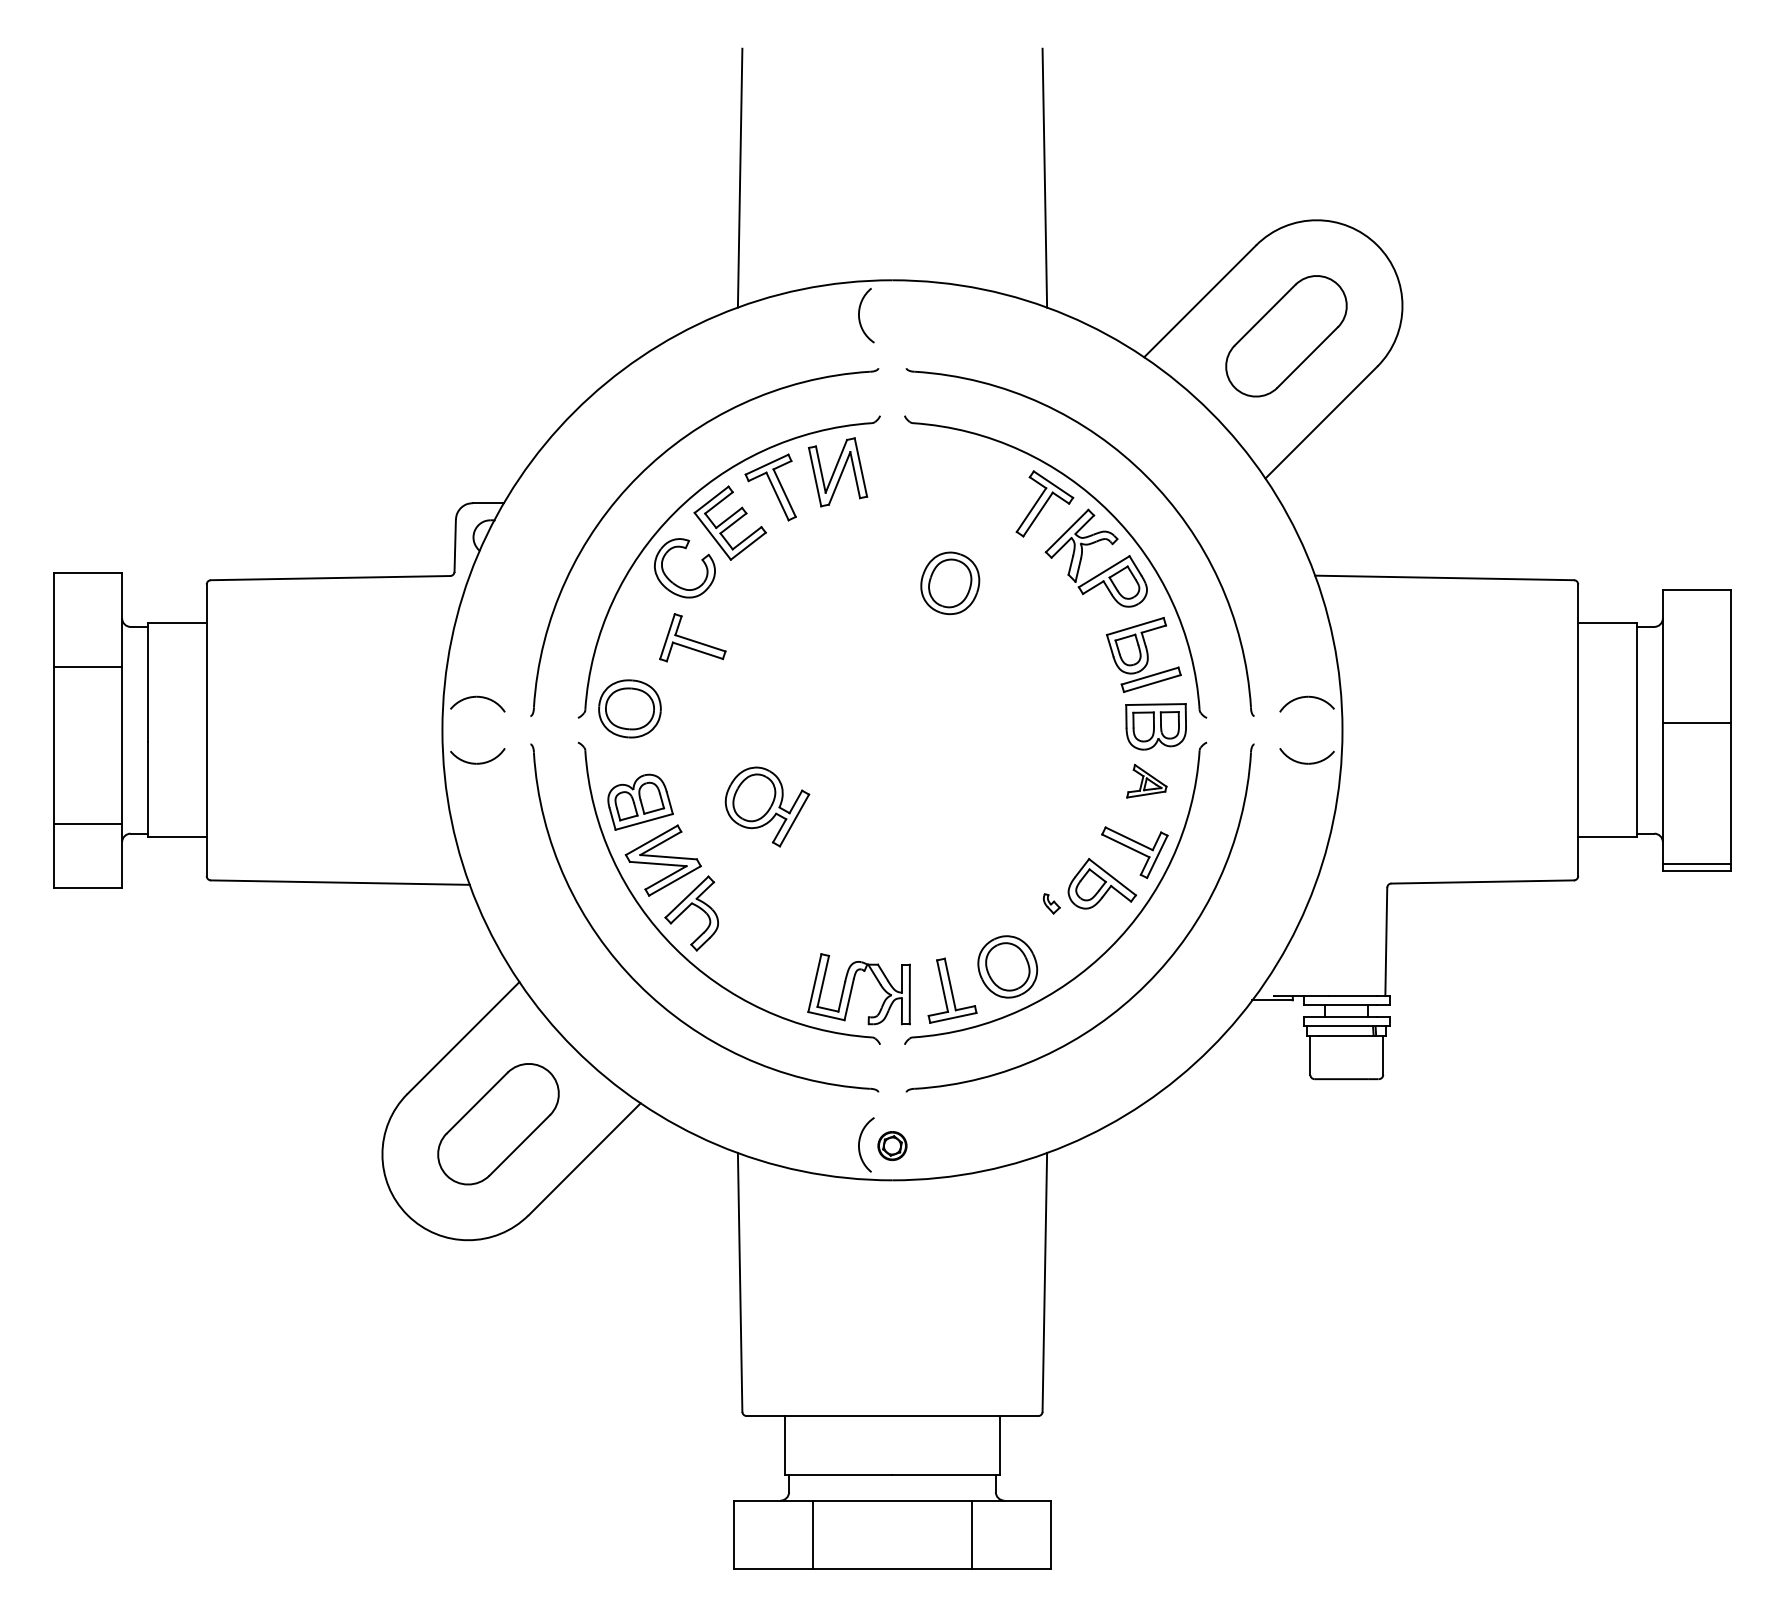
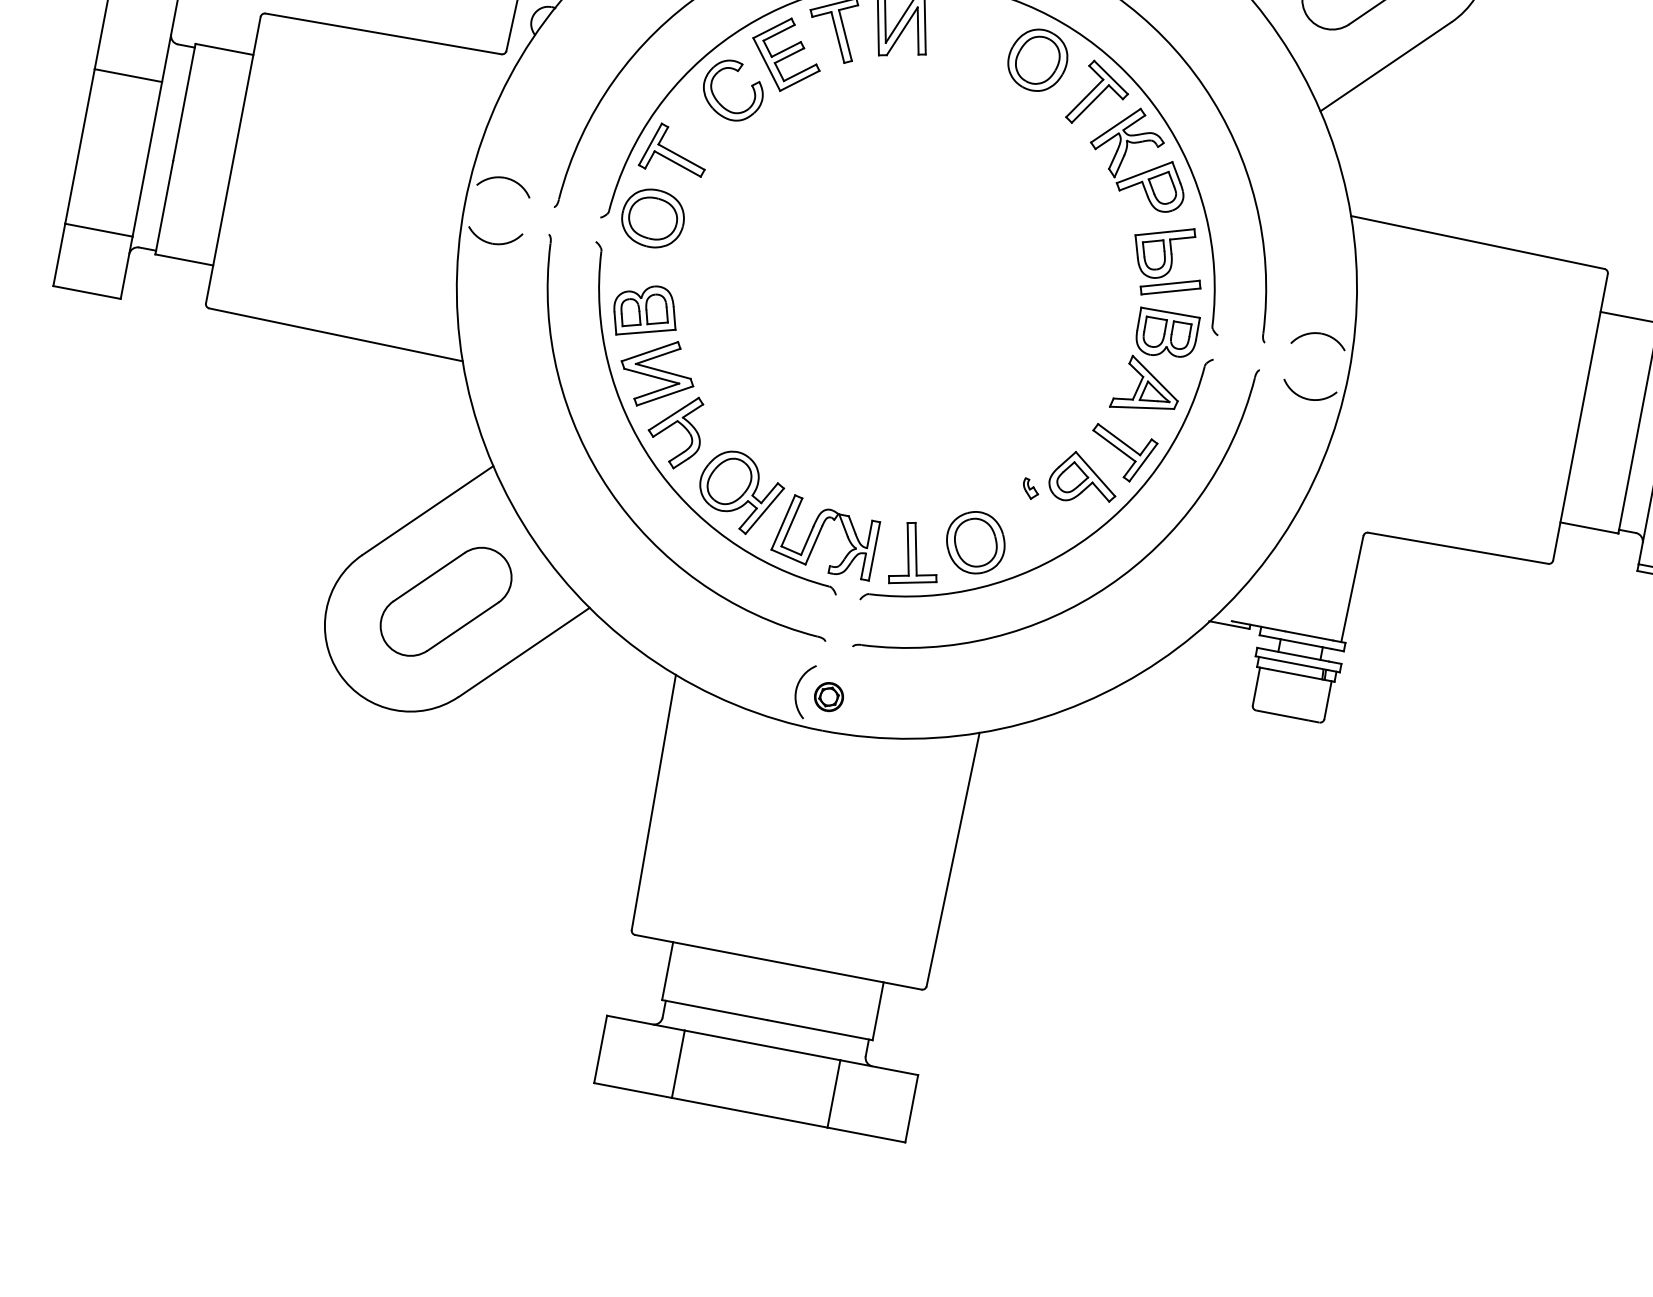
part: (950, 583) -> (1038, 60), moved
part: (692, 637) -> (674, 149), moved
part: (1146, 781) -> (1146, 386), size x1.67
part: (767, 806) -> (740, 492), moved

